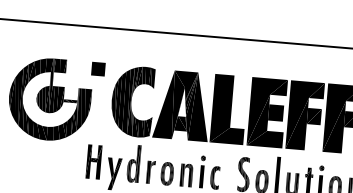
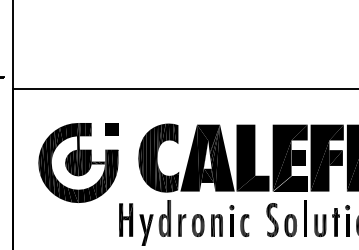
part: (98, 69) -> (111, 129), moved

